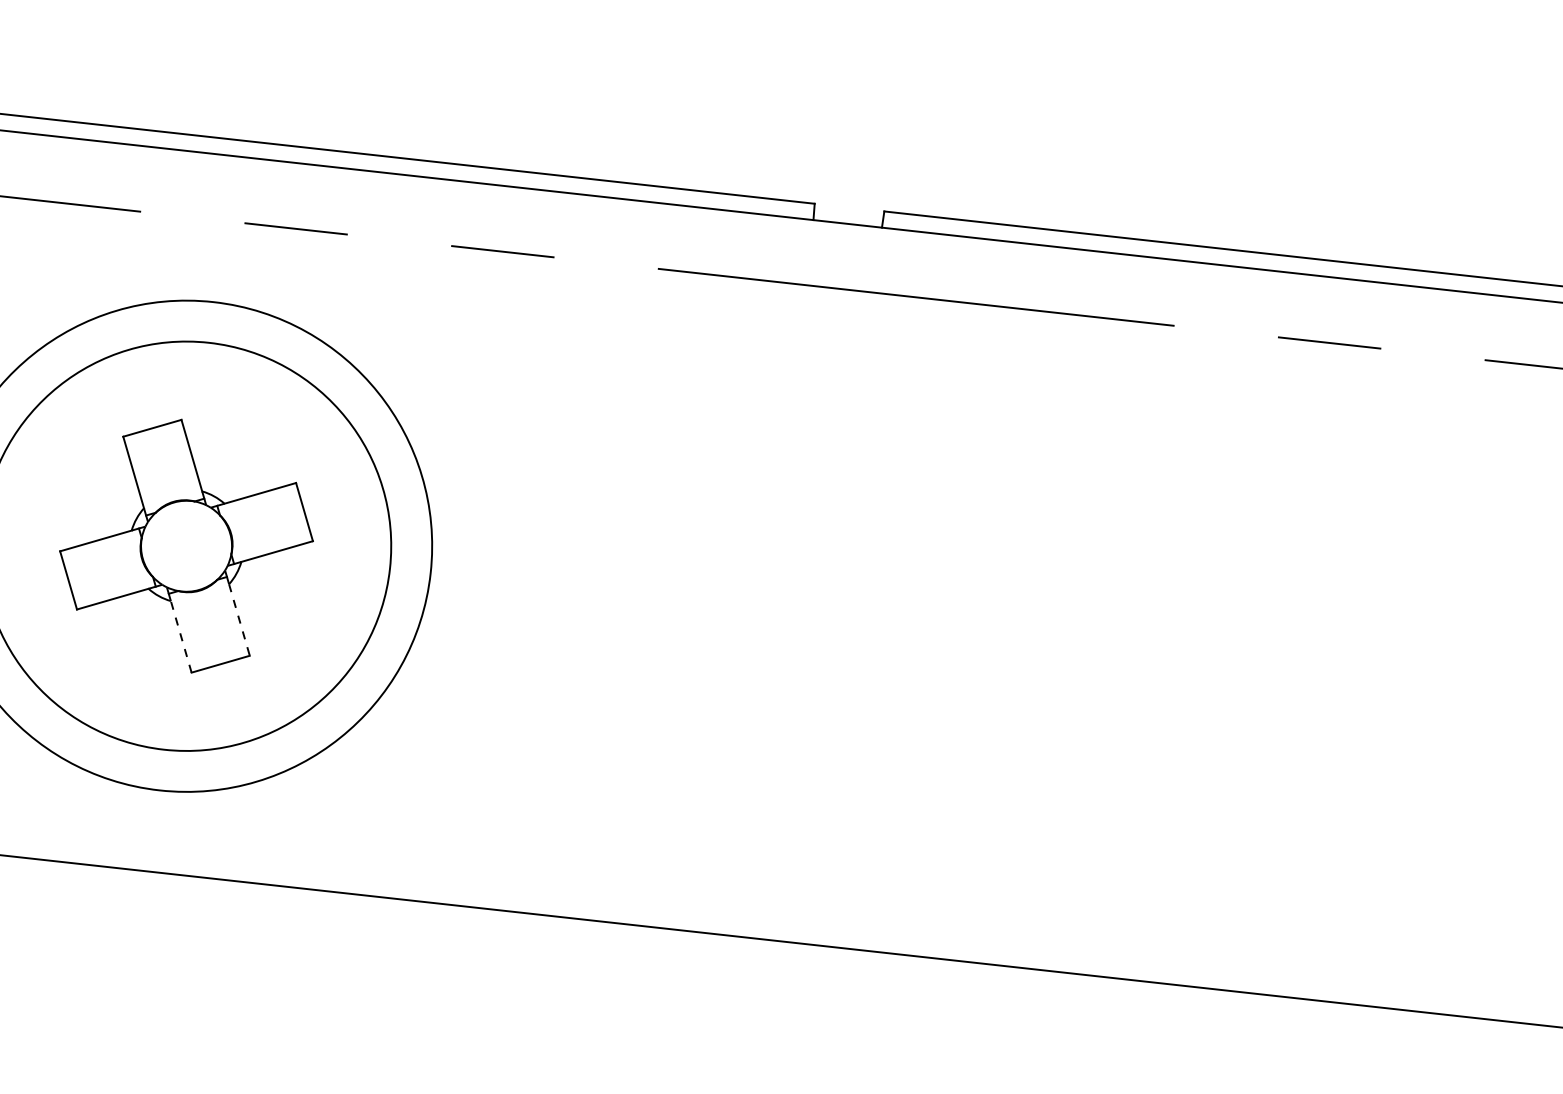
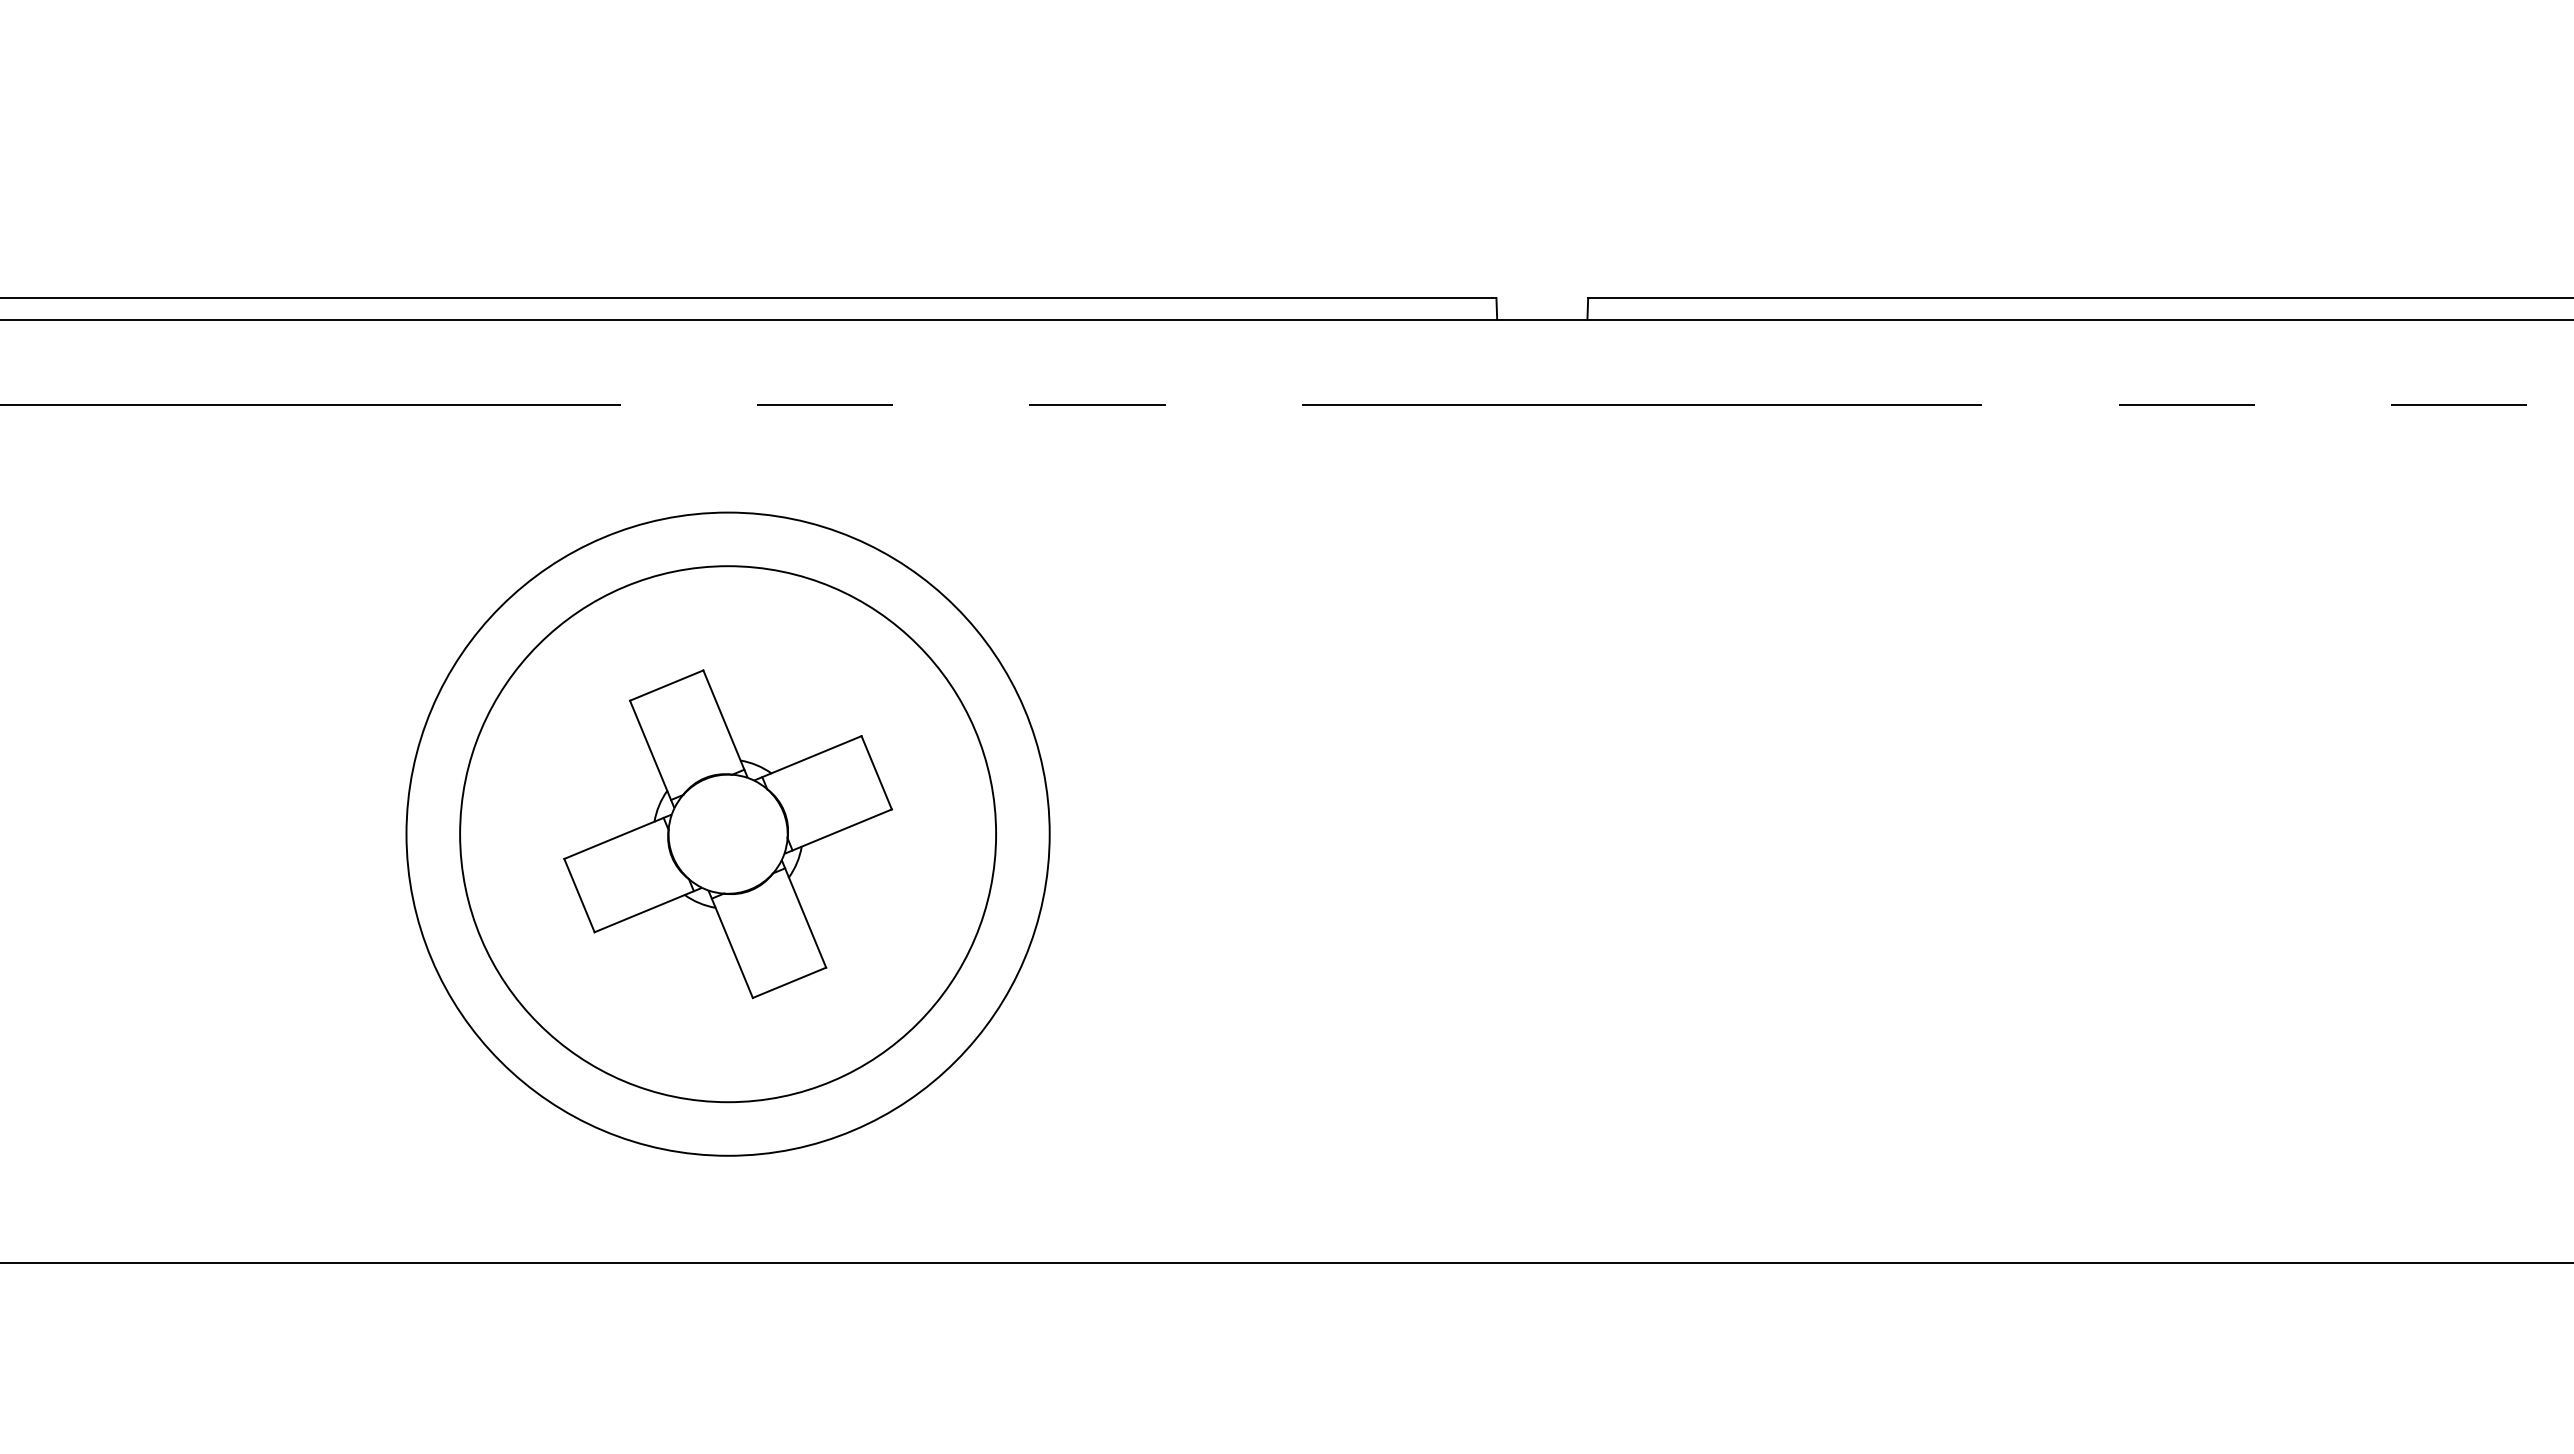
line: (239, 619) -> (807, 922), dashed -> solid
line: (181, 636) -> (734, 952), dashed -> solid

